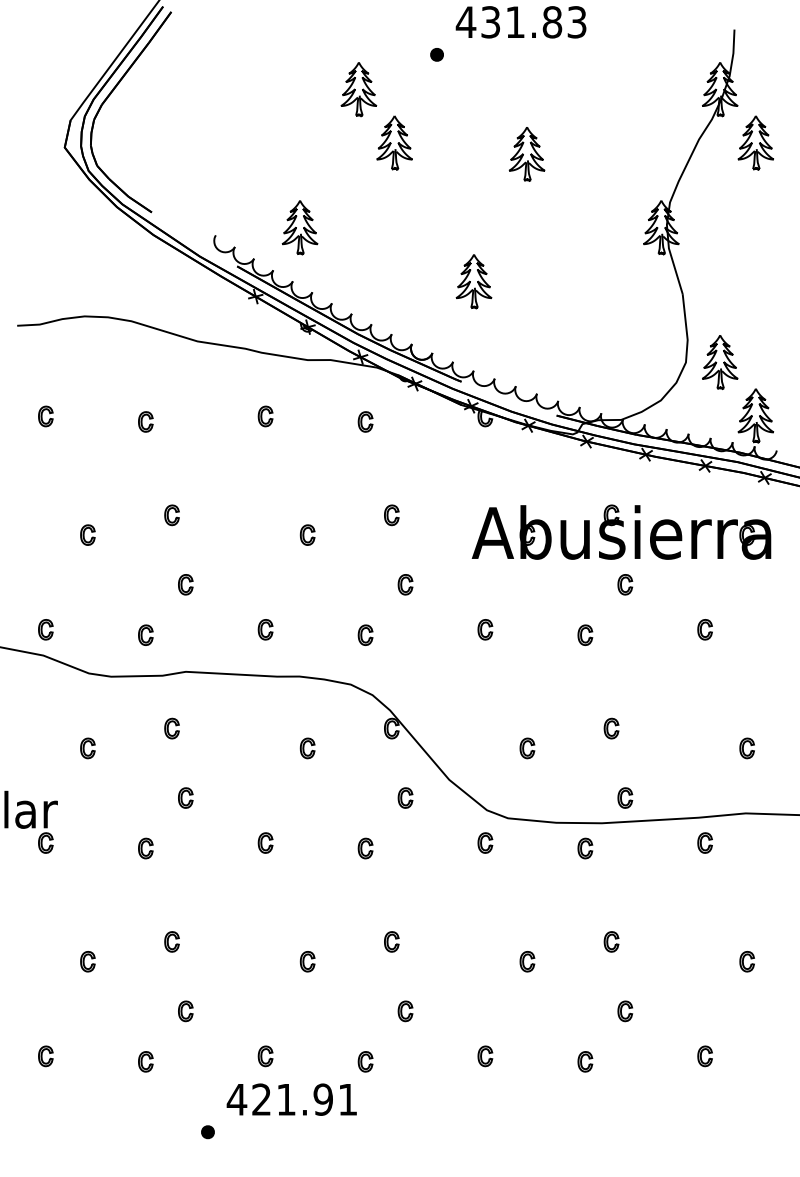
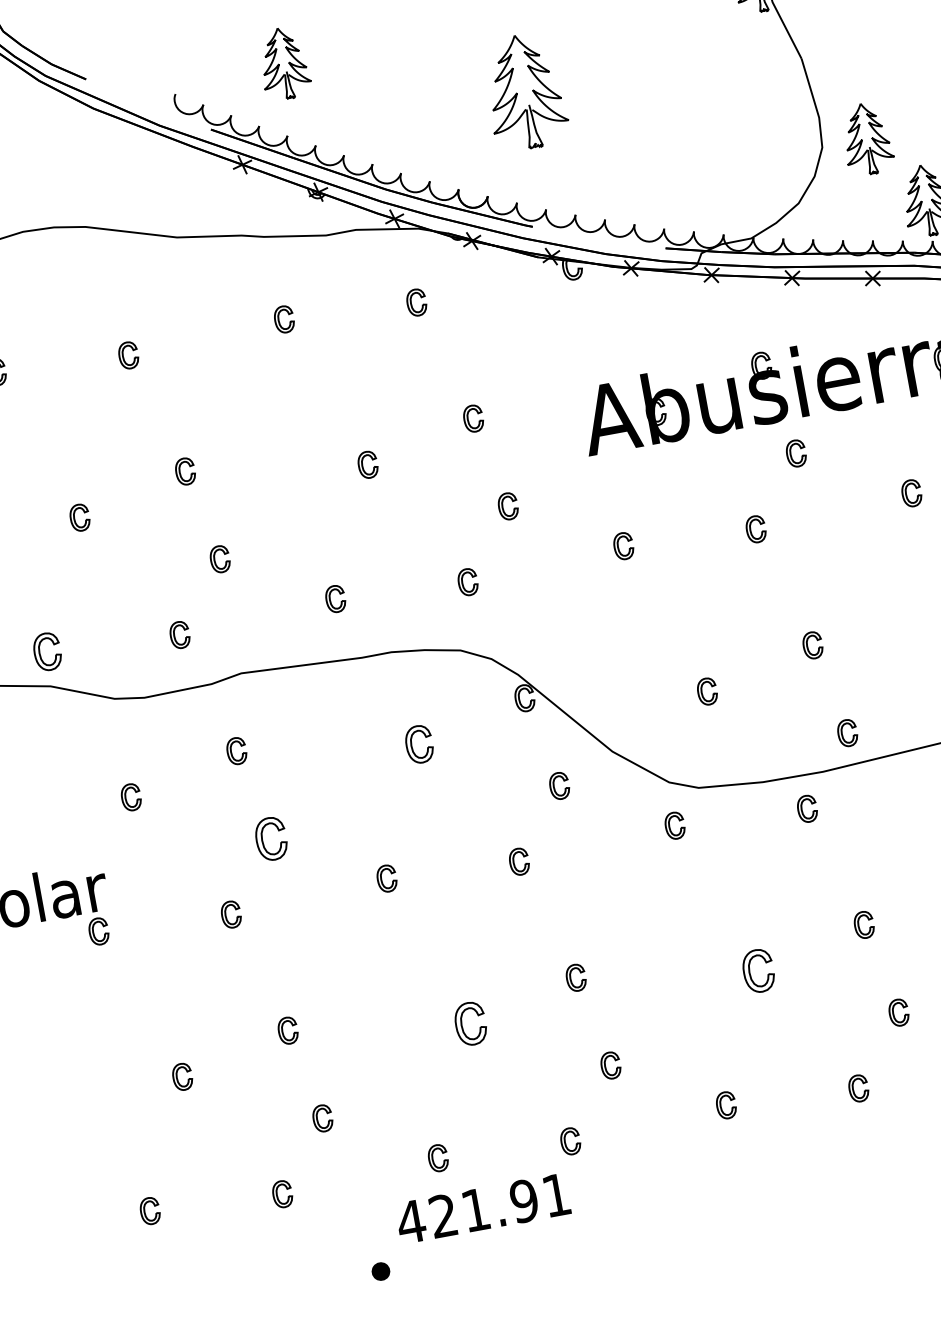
part: (473, 281) -> (524, 92), size x1.6
part: (45, 629) -> (47, 651), size x1.4
part: (307, 748) -> (419, 744), size x1.4
part: (185, 797) -> (270, 838), size x1.6
part: (307, 961) -> (470, 1023), size x1.6
part: (527, 961) -> (758, 970), size x1.6

